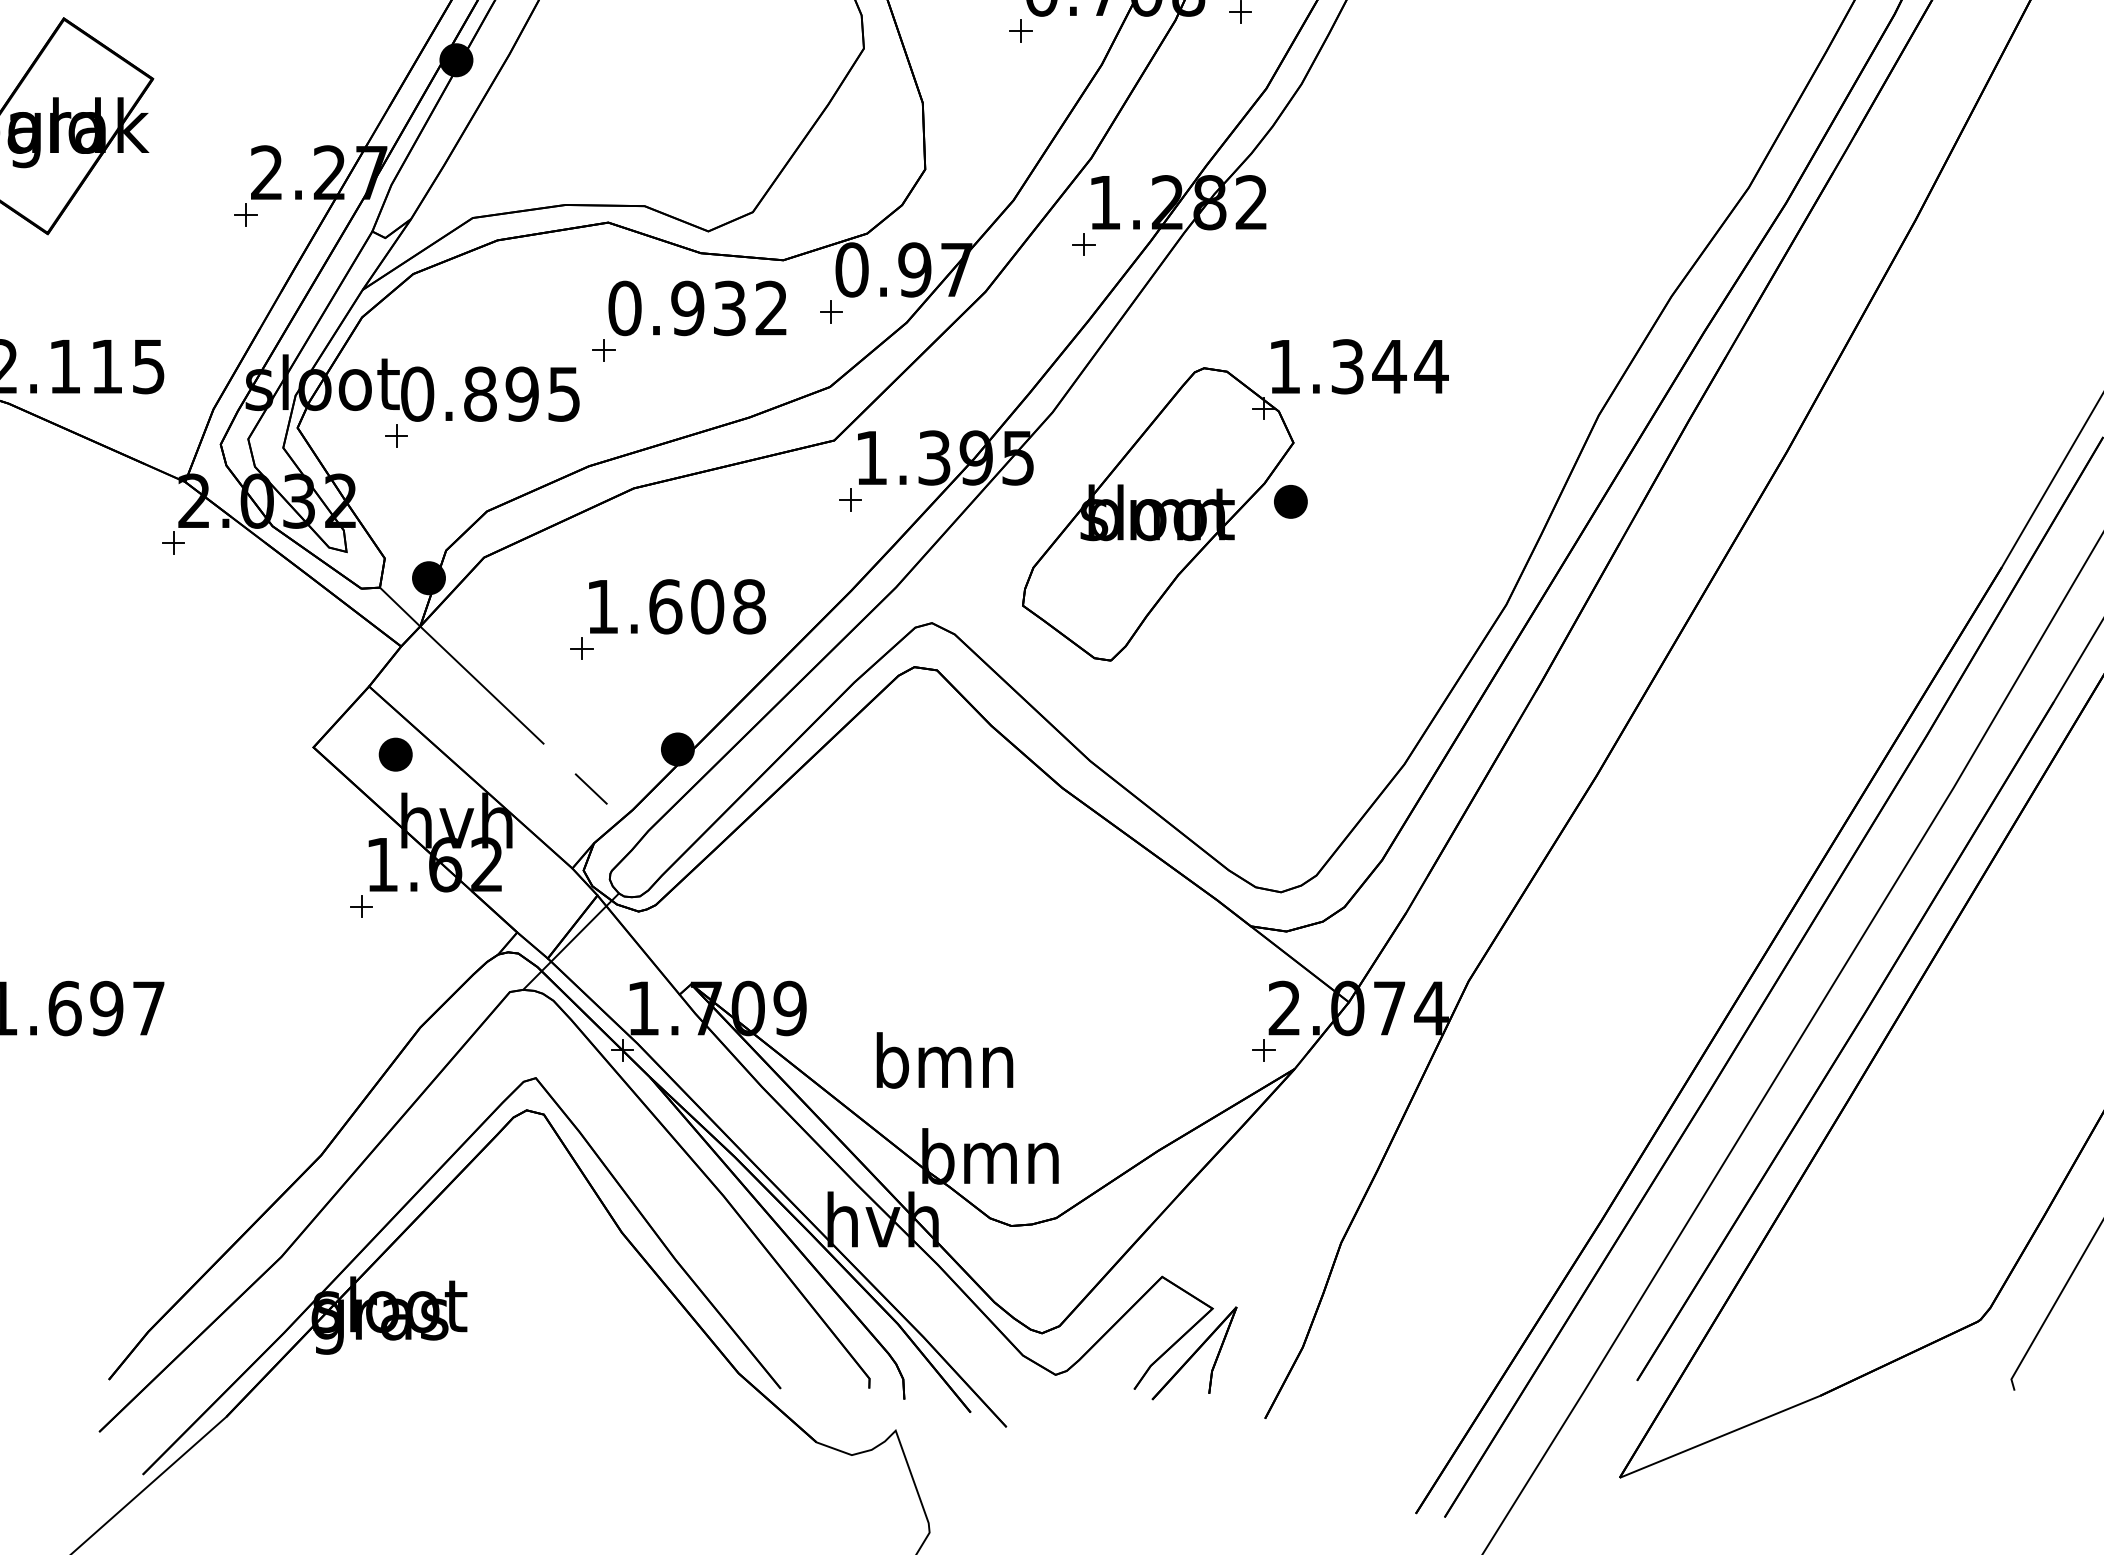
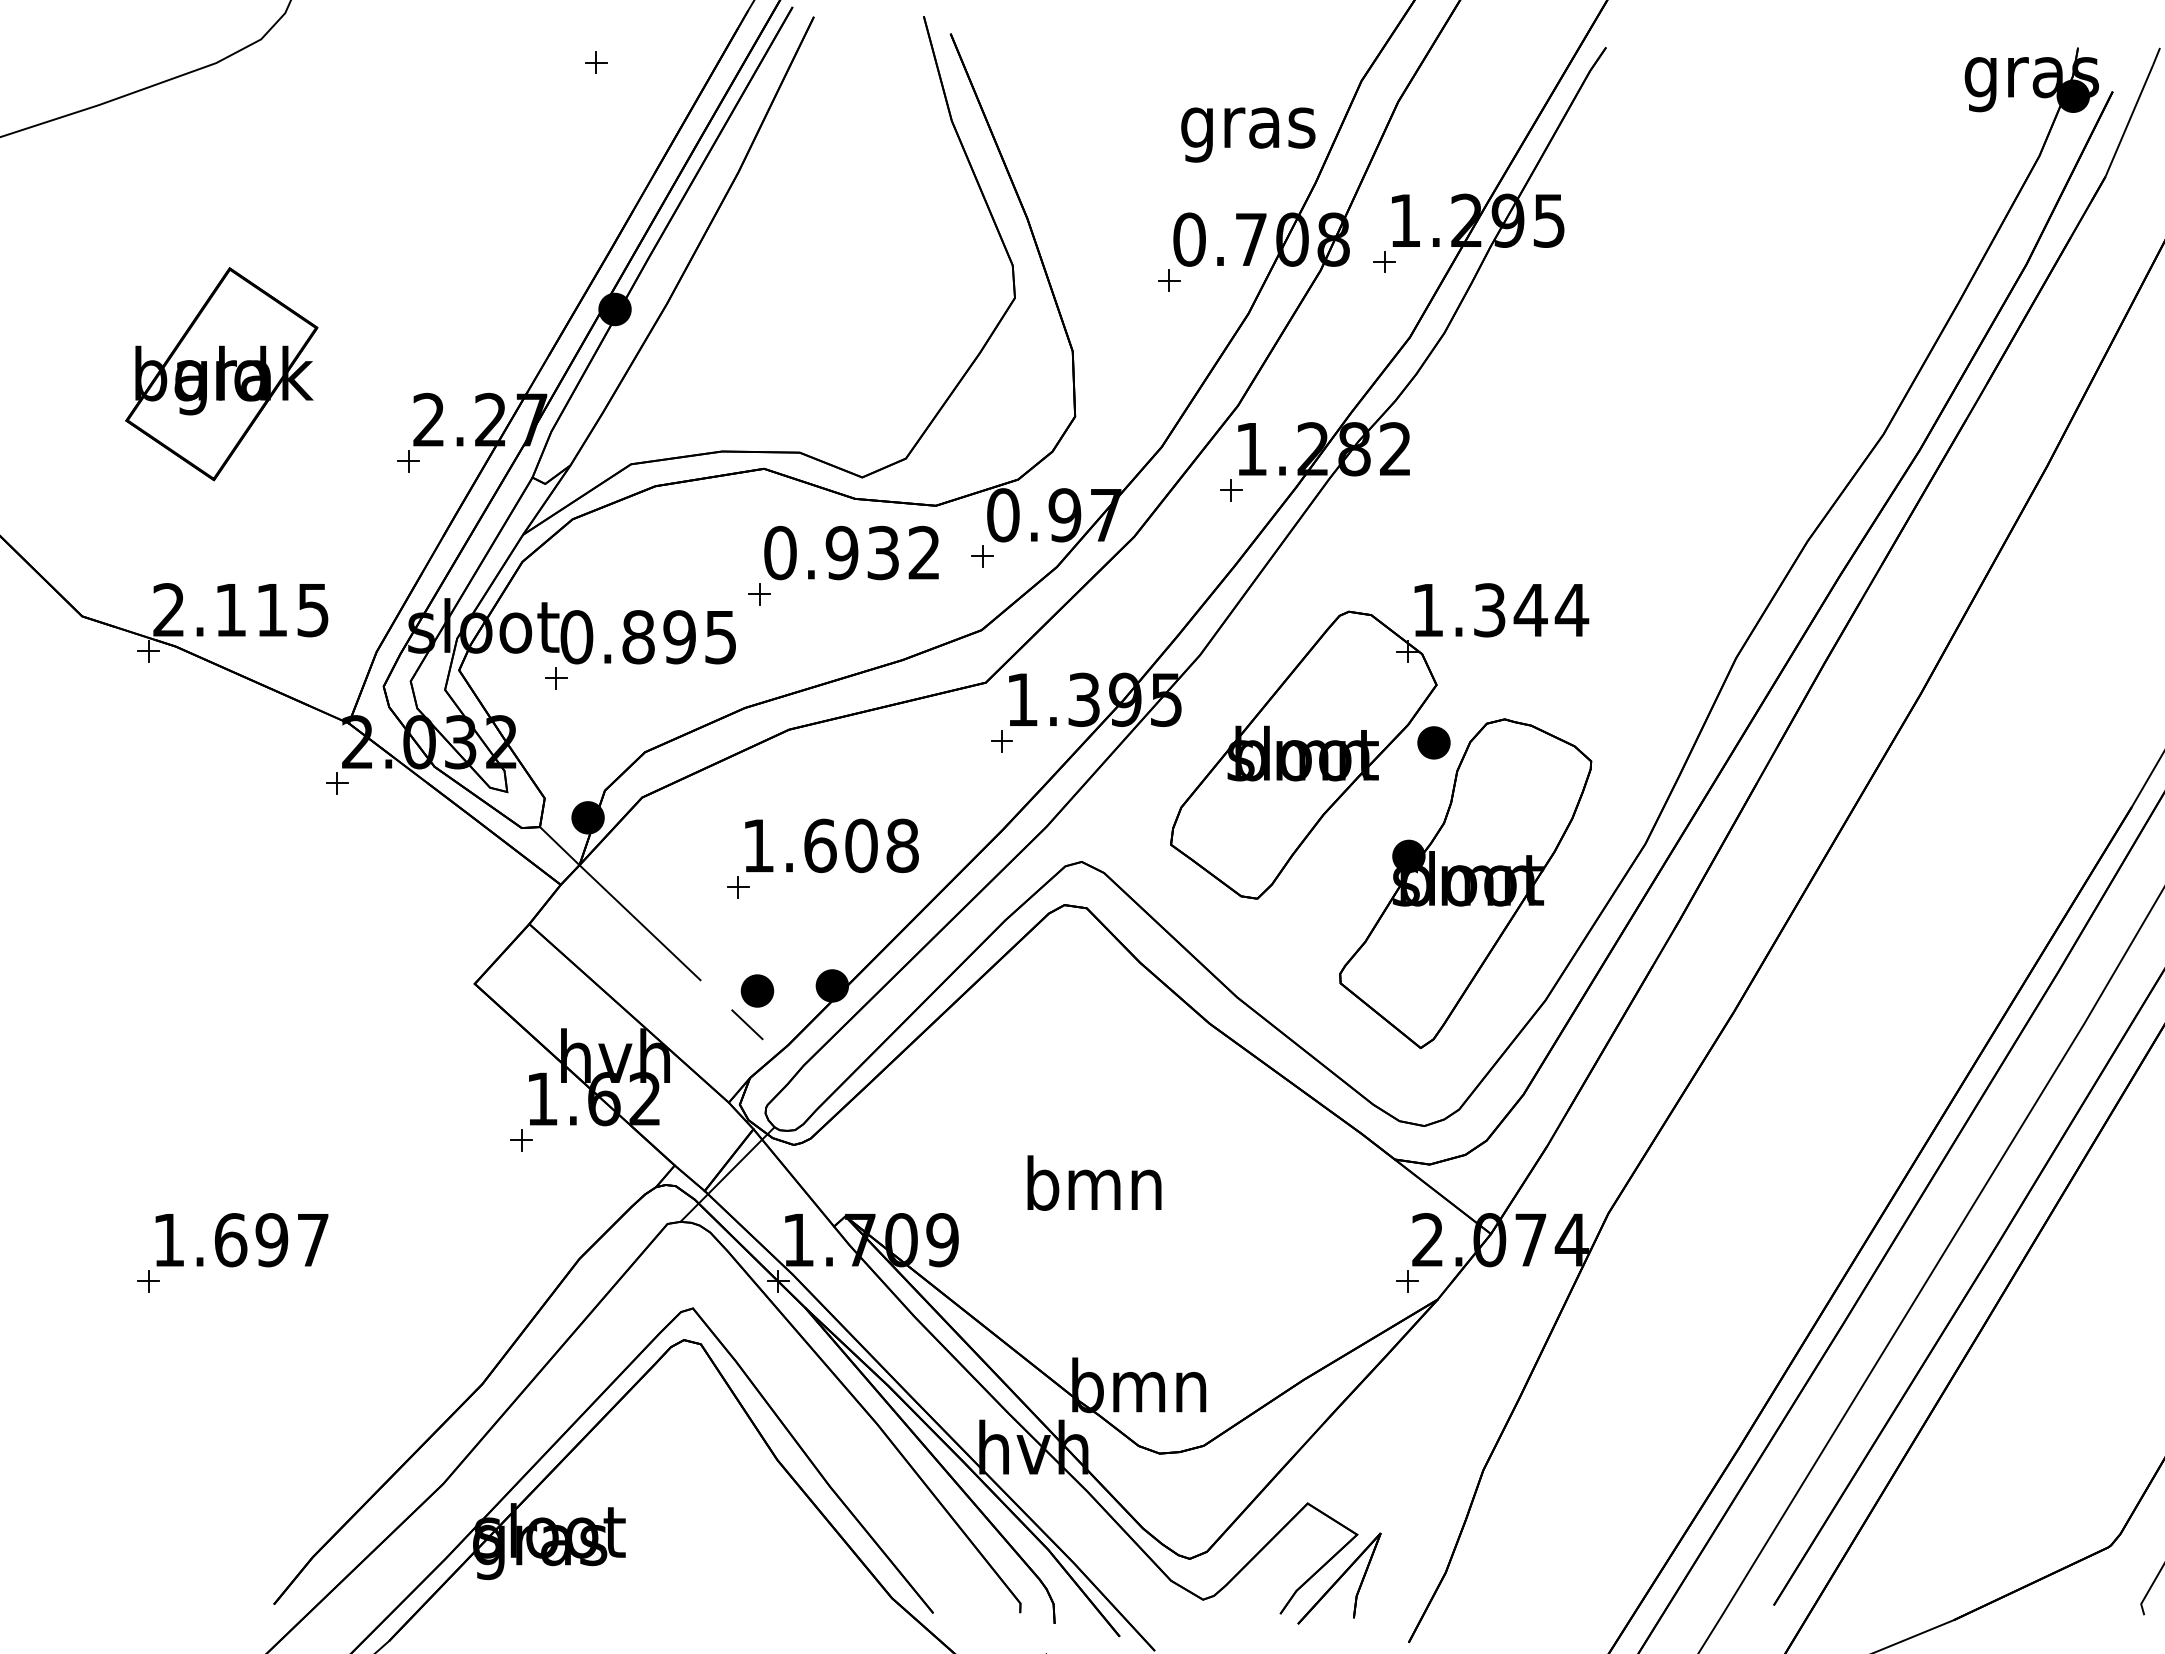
part: (1322, 645) -> (1465, 883), added
part: (395, 754) -> (757, 990), moved
text: (944, 1059) -> (1094, 1182), moved

